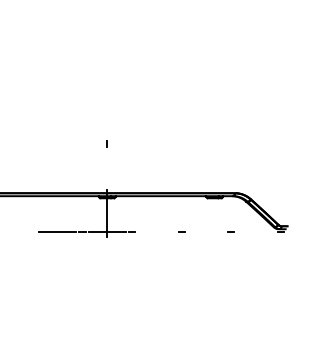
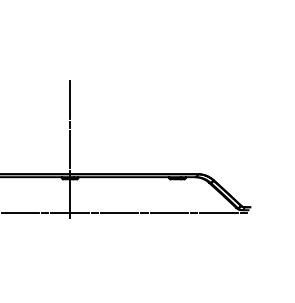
line: (107, 118) -> (70, 99), added
line: (107, 168) -> (70, 149), added
line: (156, 231) -> (119, 212), added
line: (206, 231) -> (169, 212), added
line: (255, 231) -> (218, 212), added

